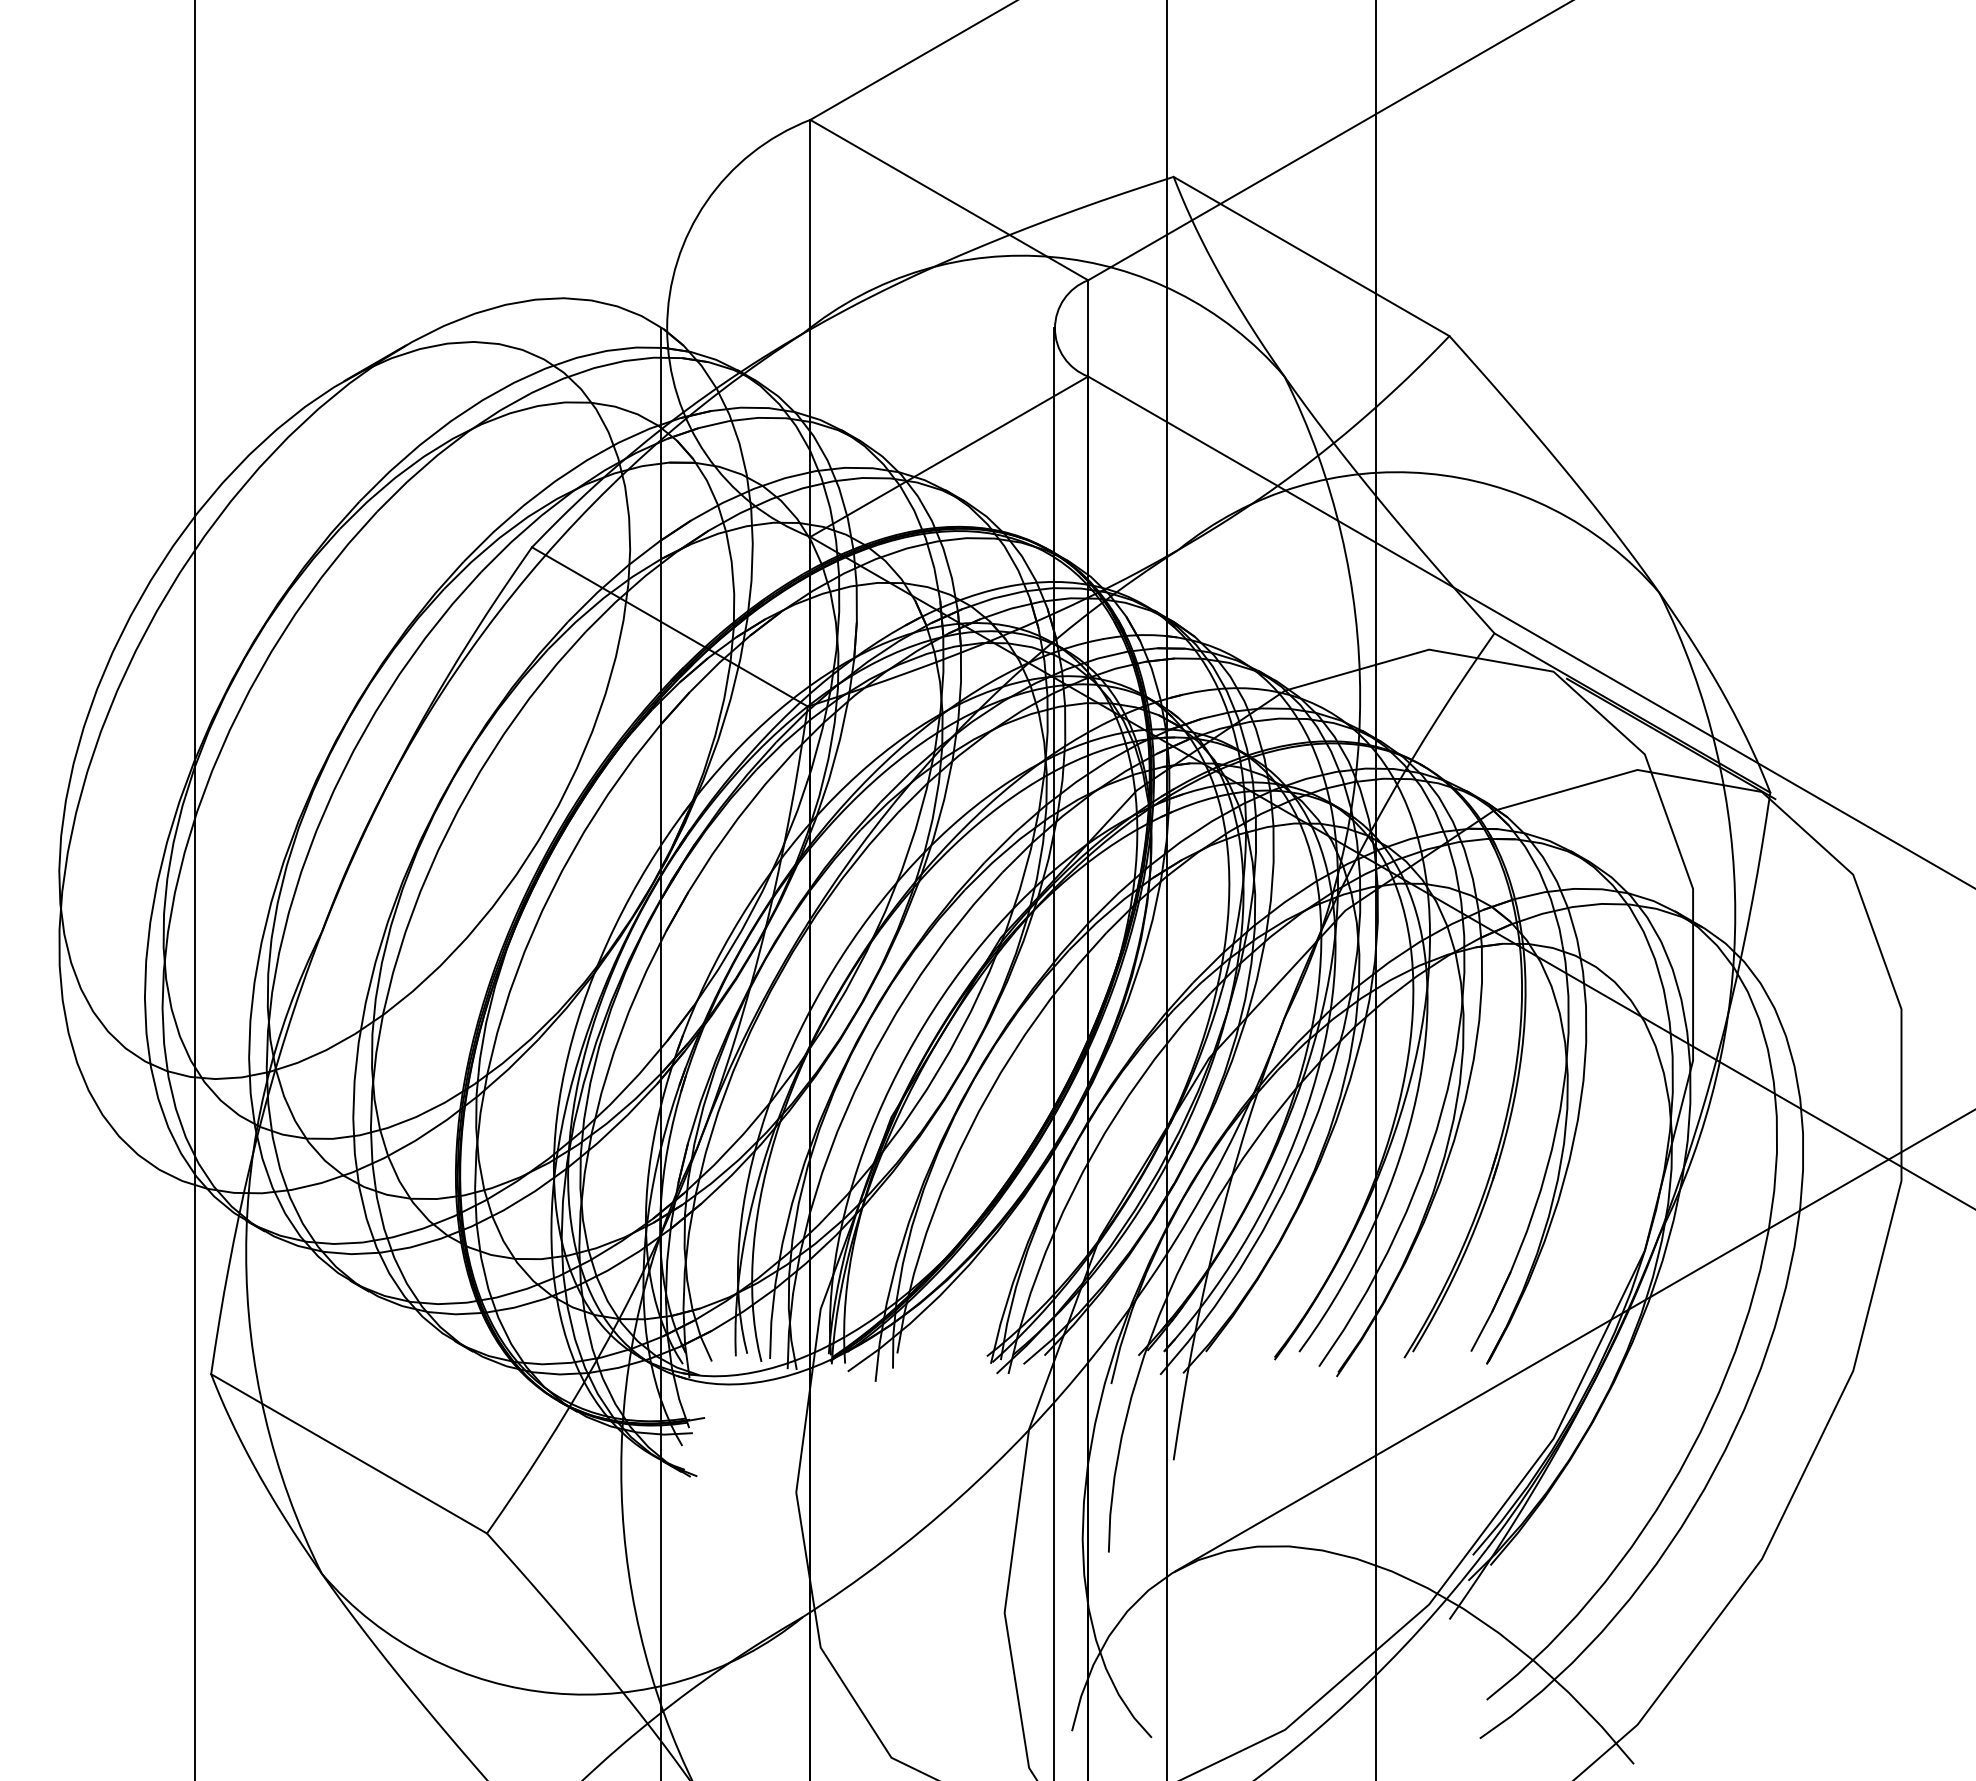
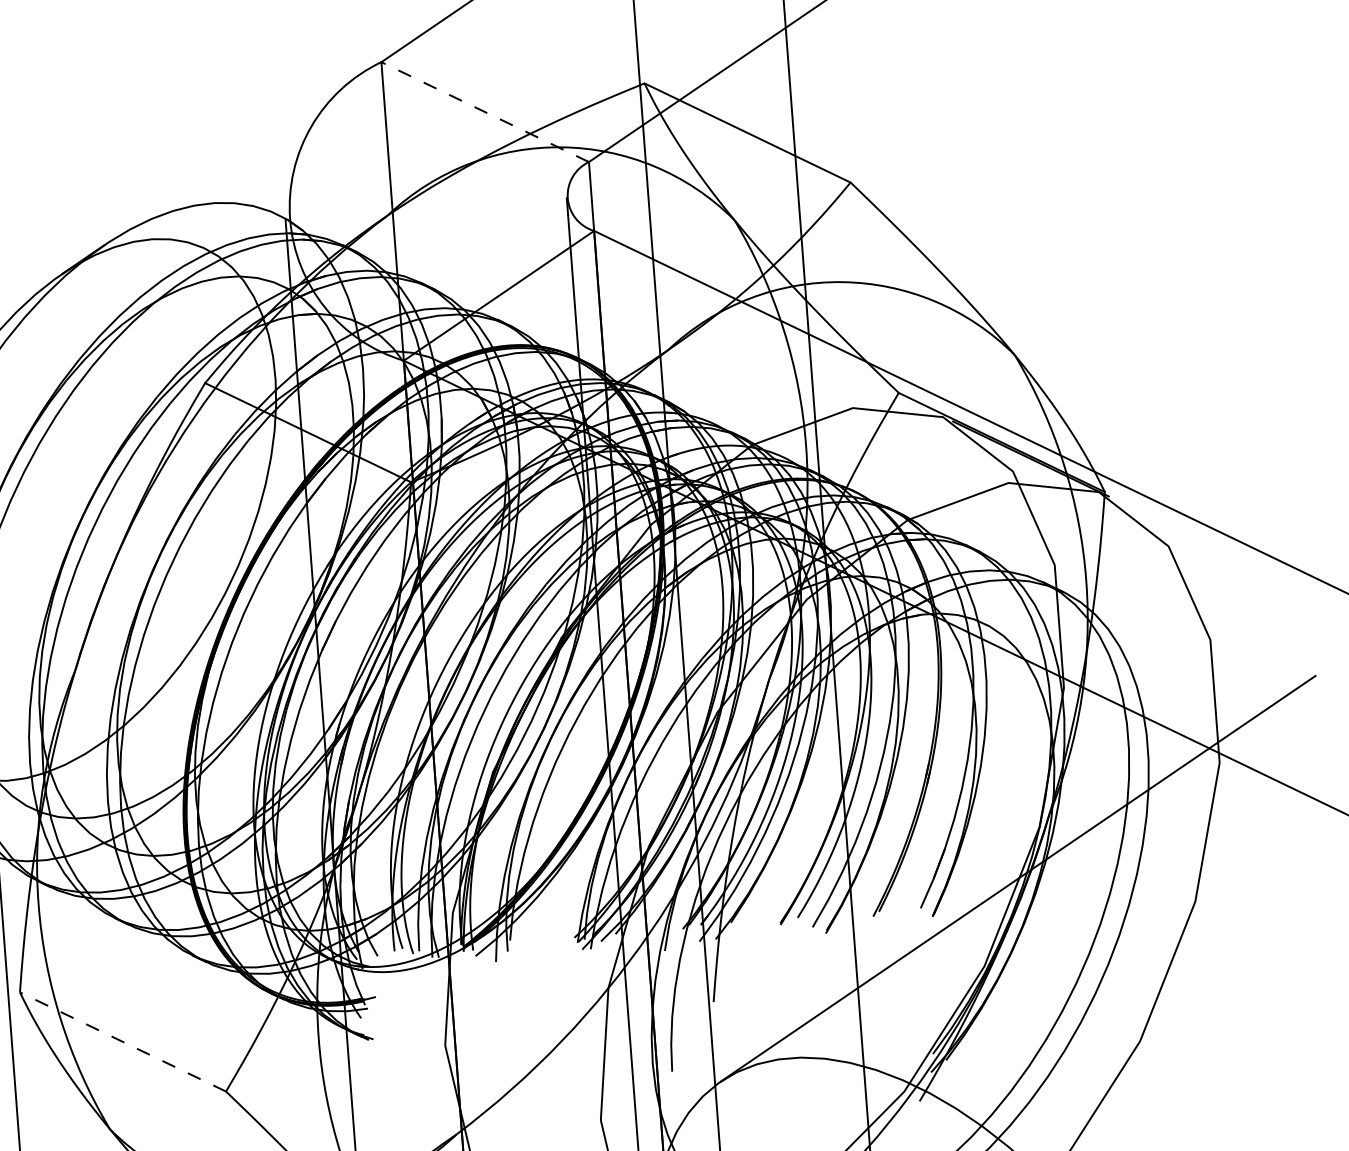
line: (948, 199) -> (484, 111), solid -> dashed
line: (348, 1453) -> (122, 1041), solid -> dashed

